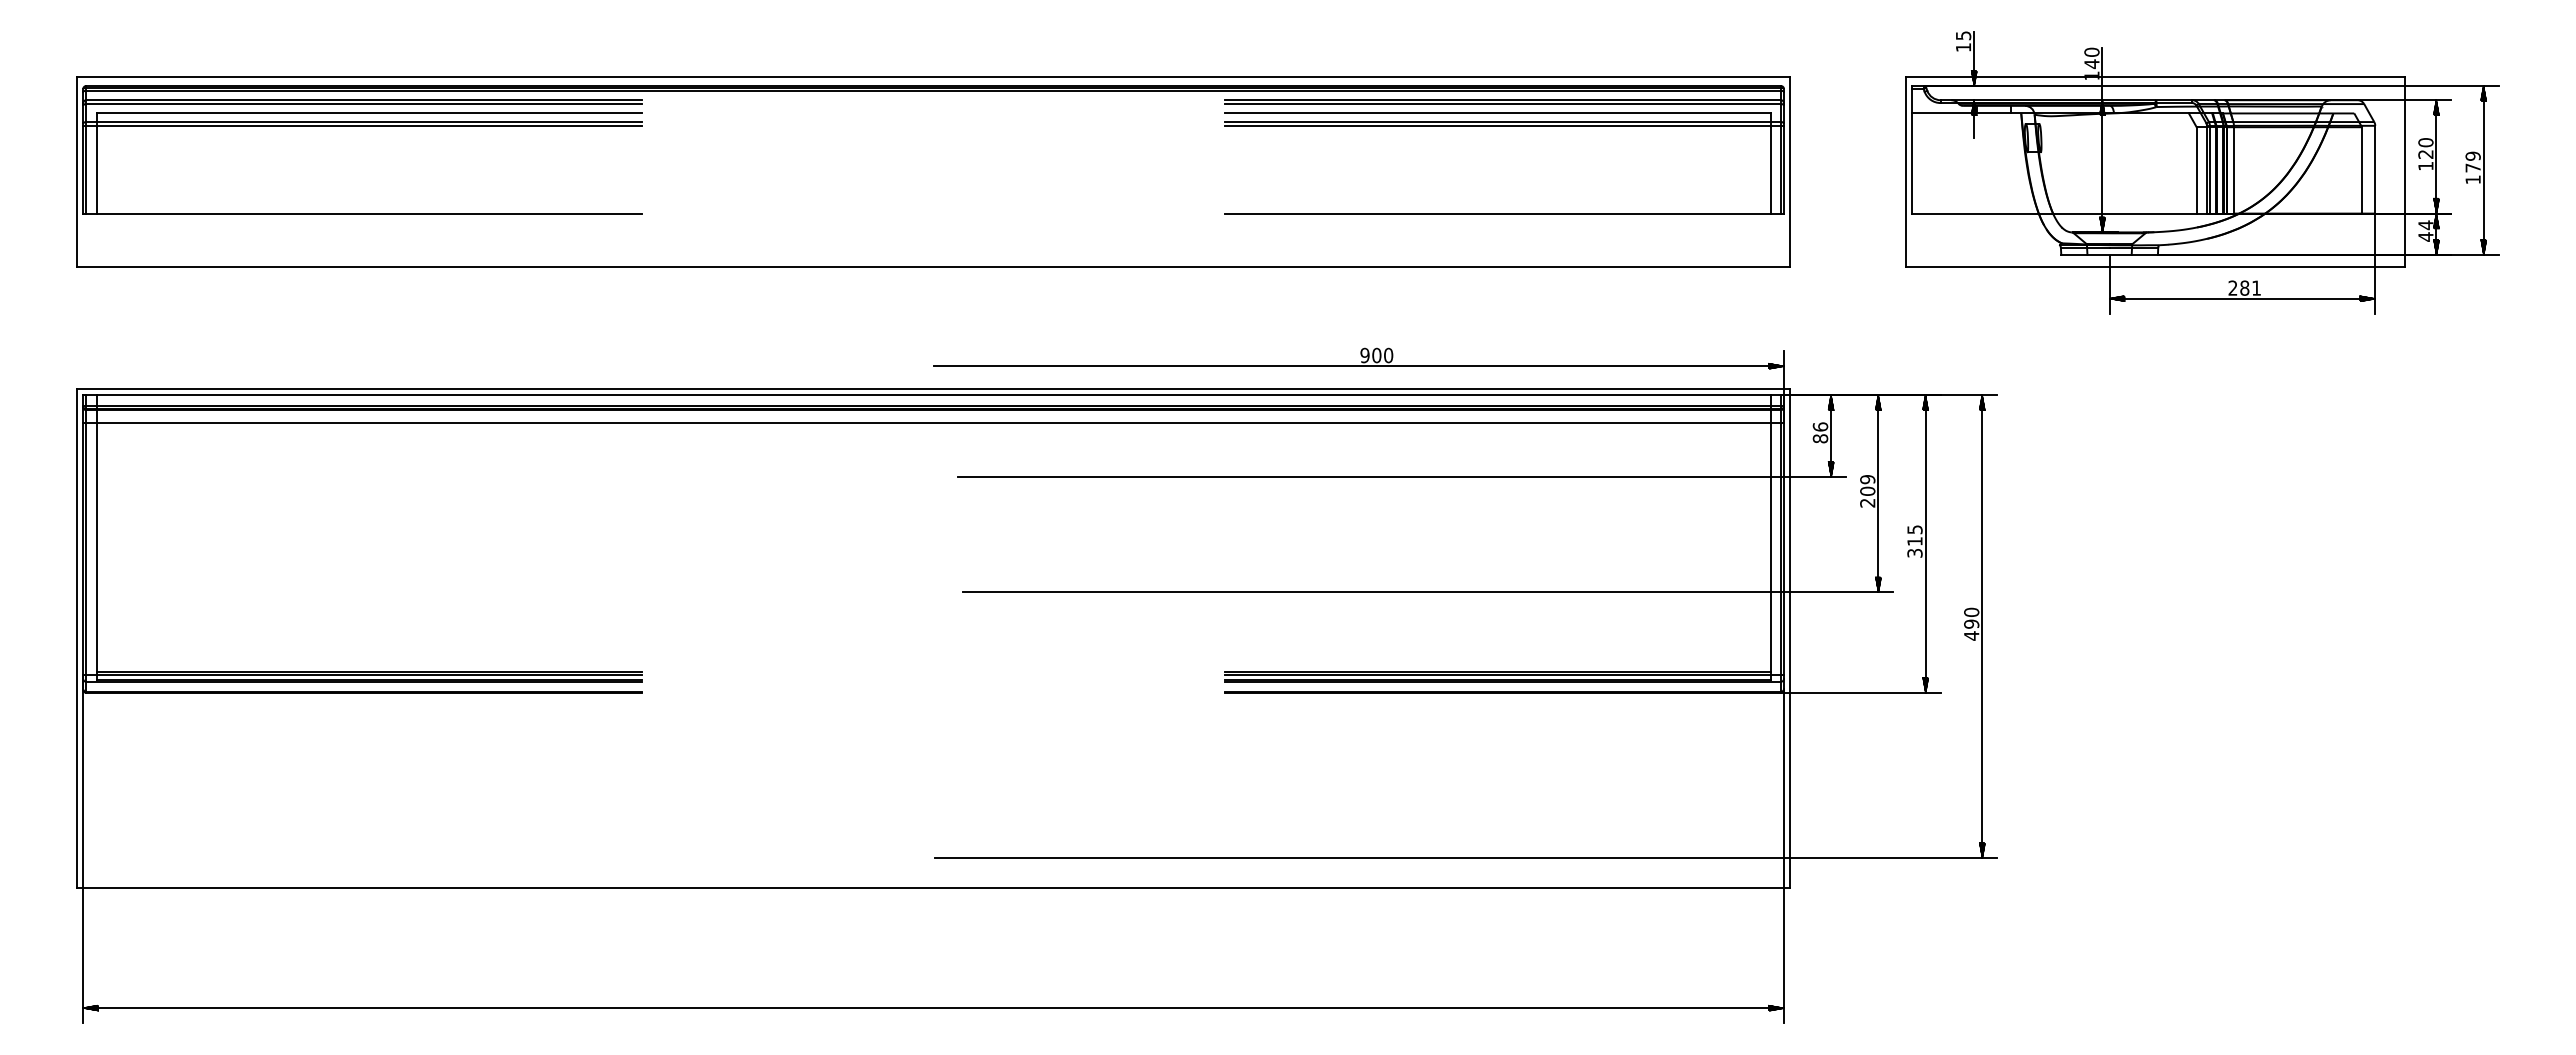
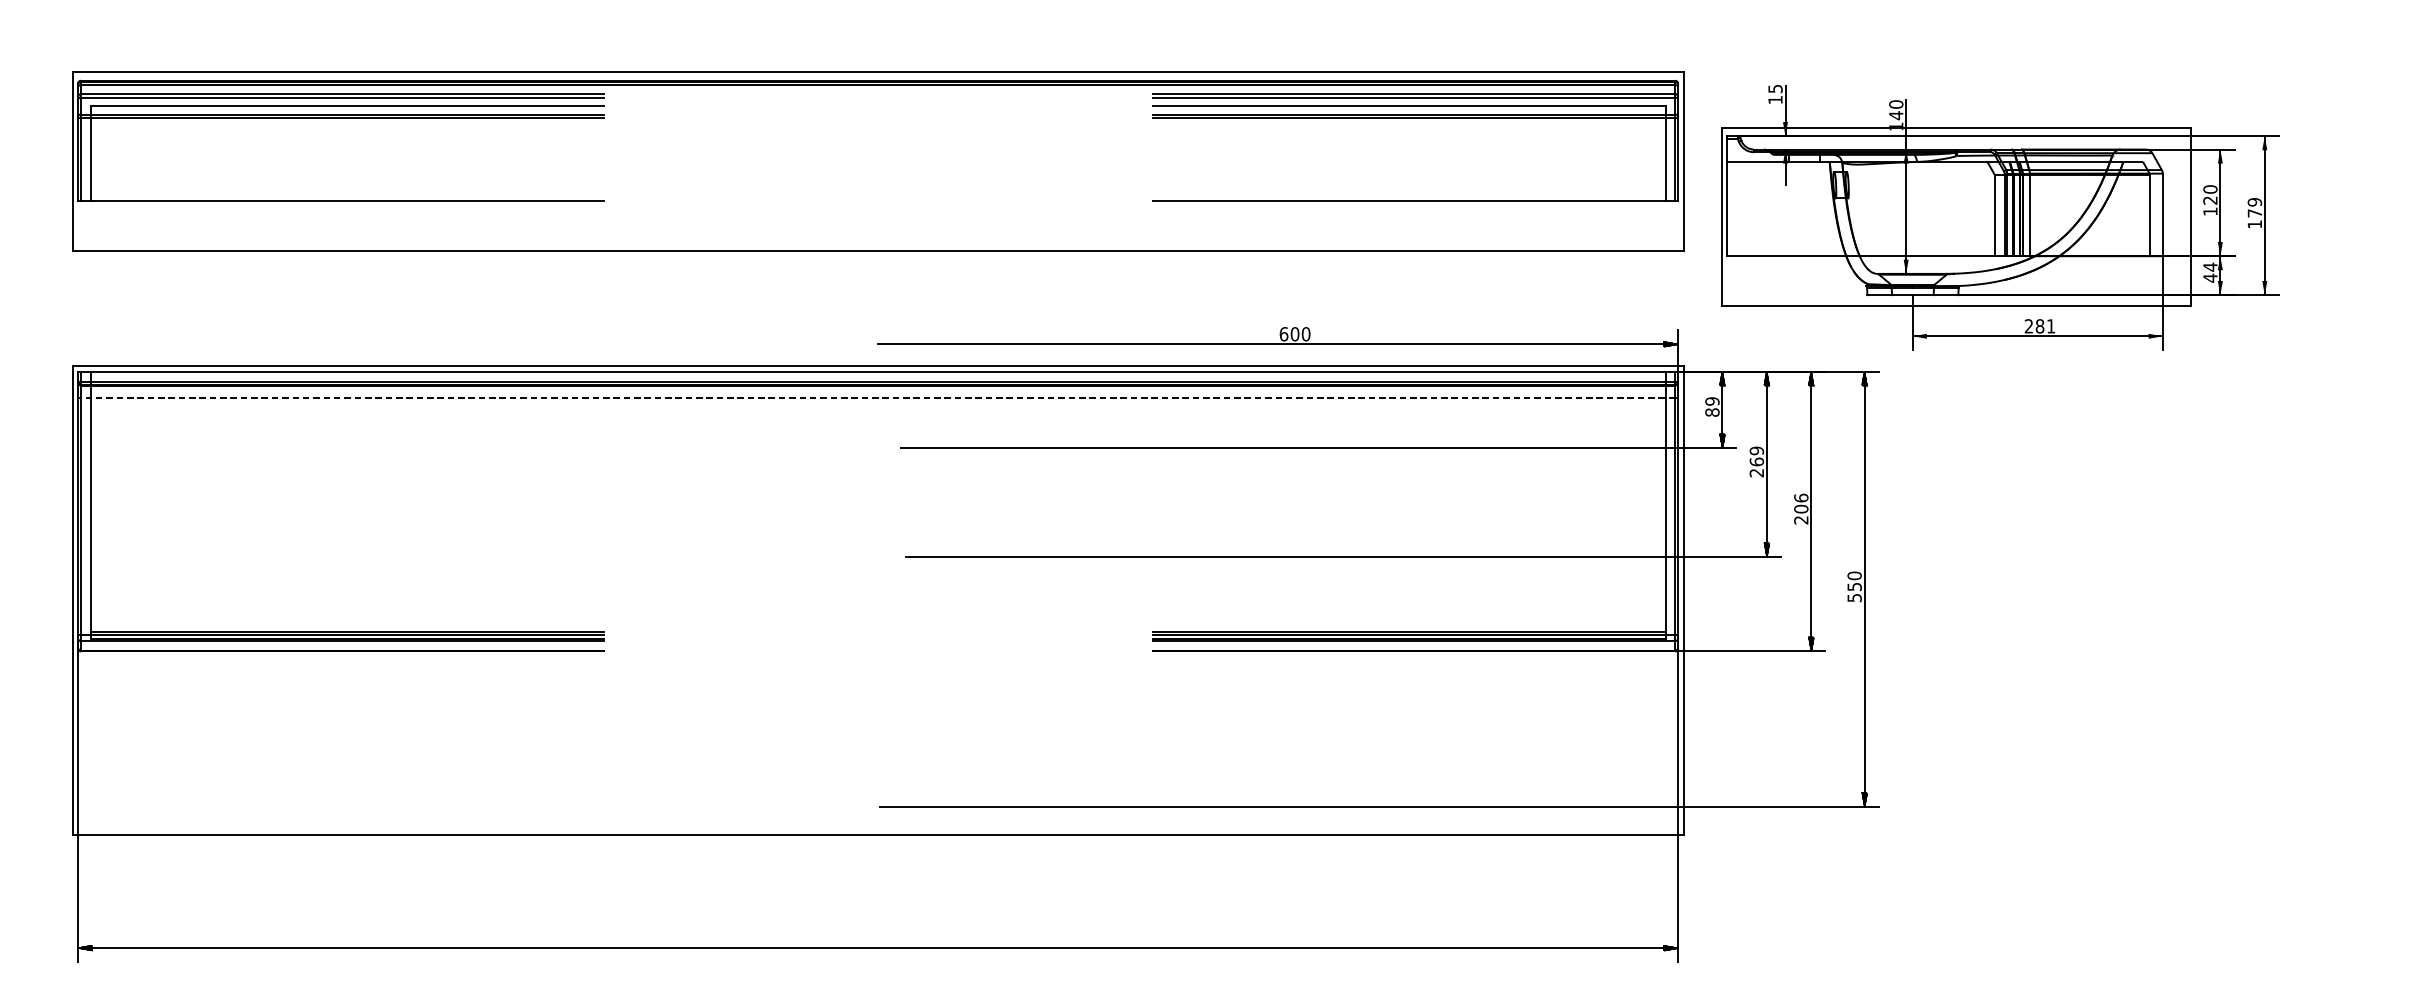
part: (2202, 172) -> (2000, 217), moved
text: (1364, 355) -> (1283, 334), 900 -> 600
line: (933, 423) -> (878, 398), solid -> dashed
text: (1820, 426) -> (1712, 400), 86 -> 89
text: (1867, 490) -> (1756, 461), 209 -> 269
text: (1914, 541) -> (1800, 509), 315 -> 206
text: (1971, 629) -> (1854, 591), 490 -> 550

